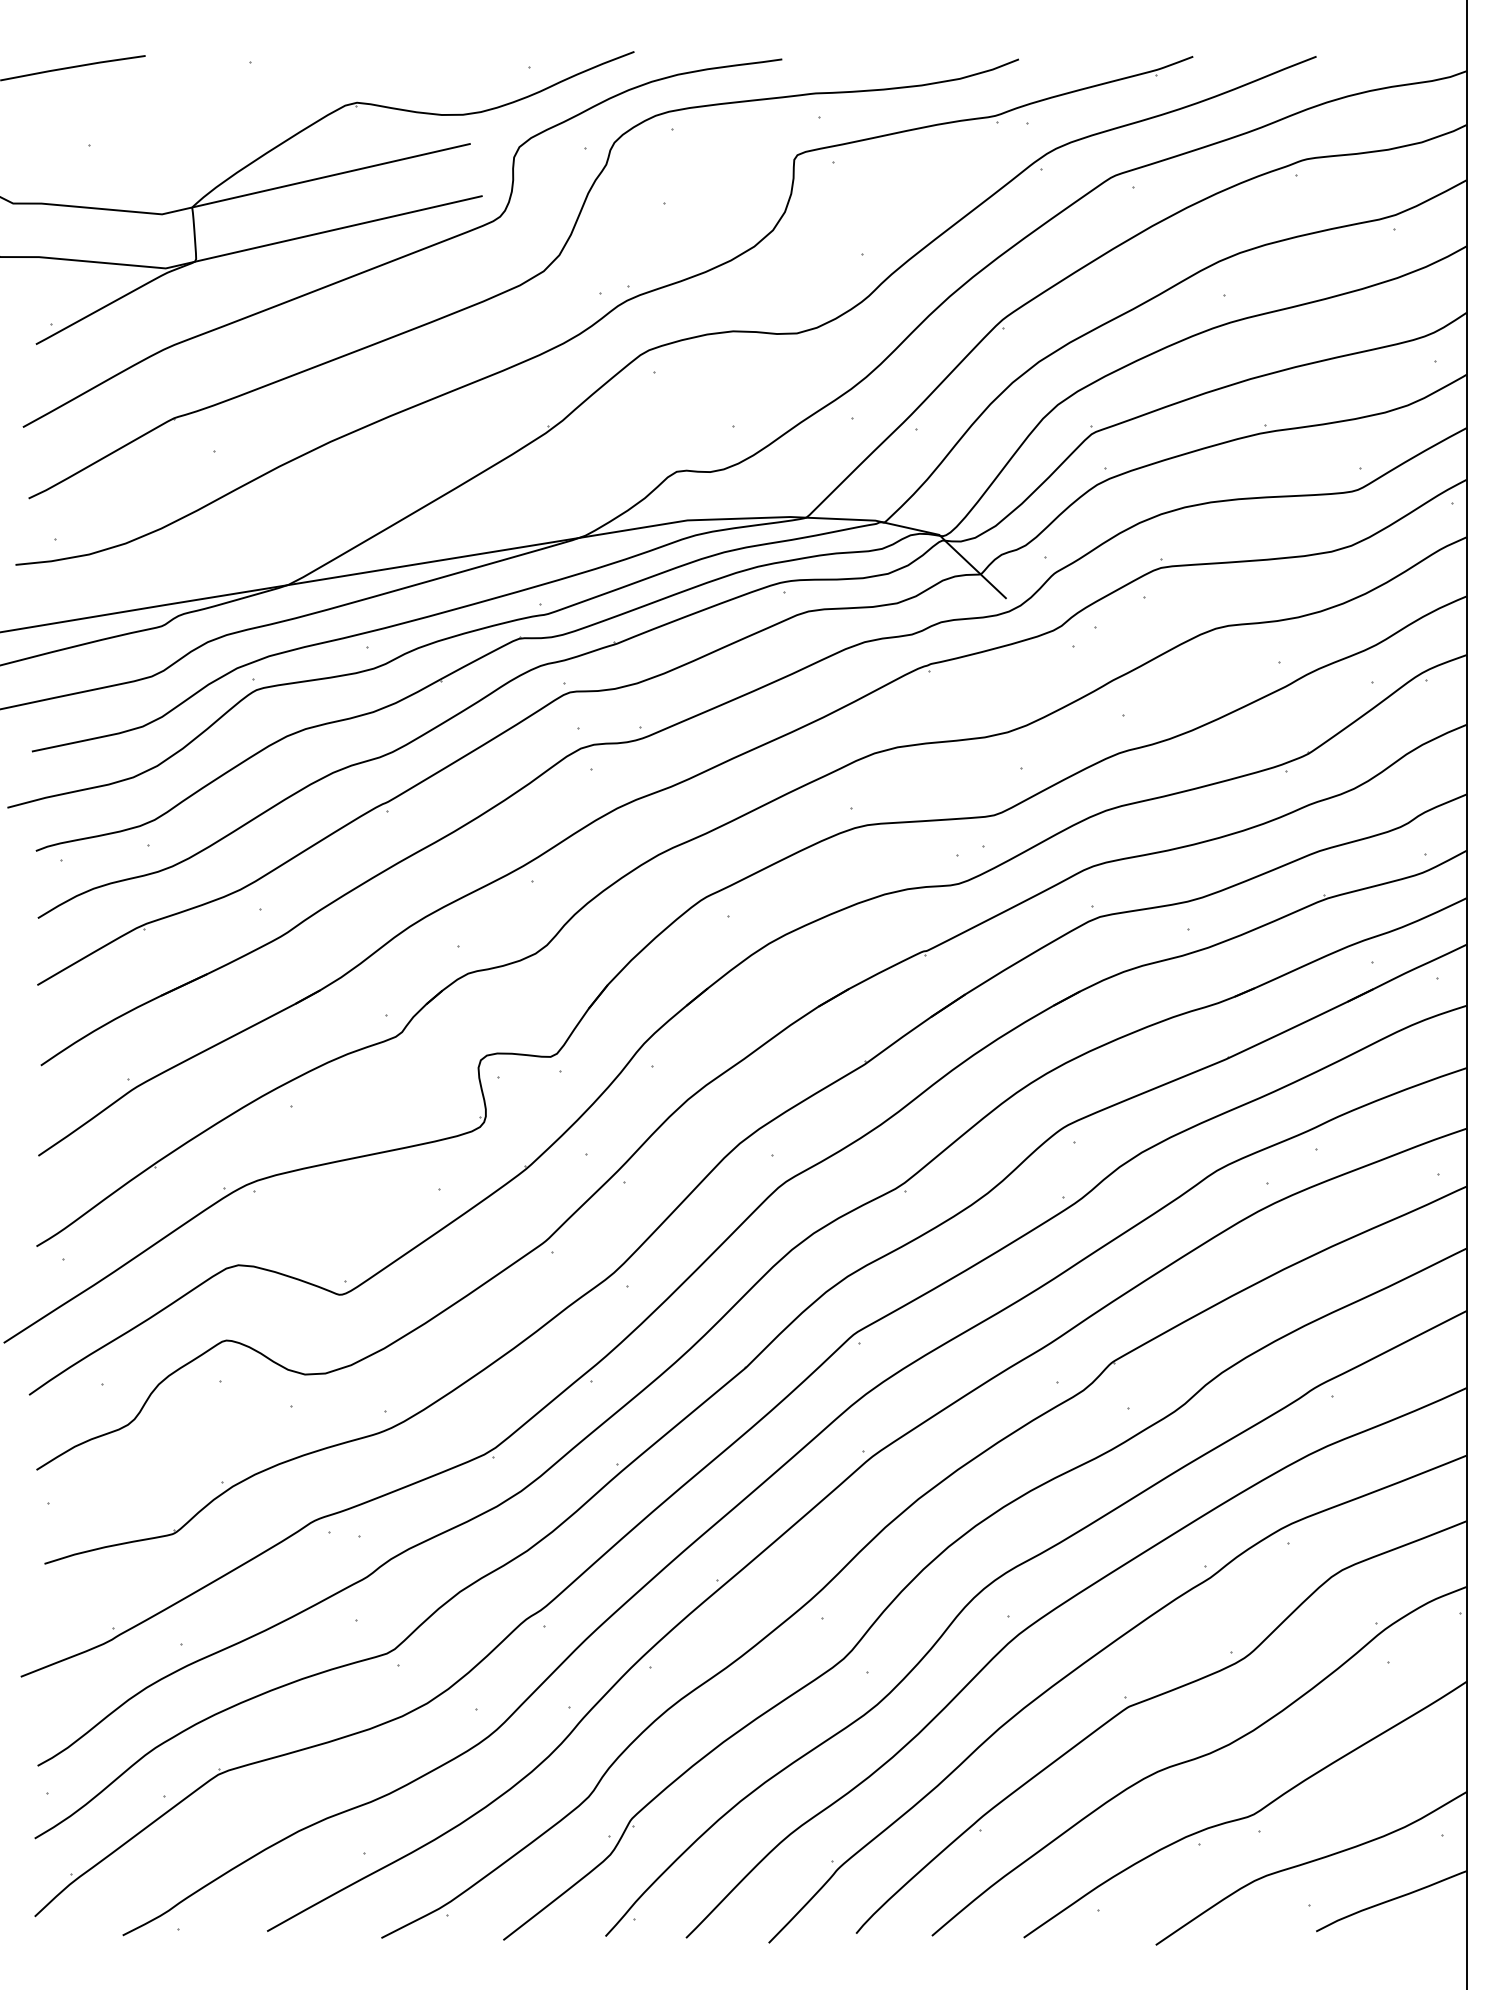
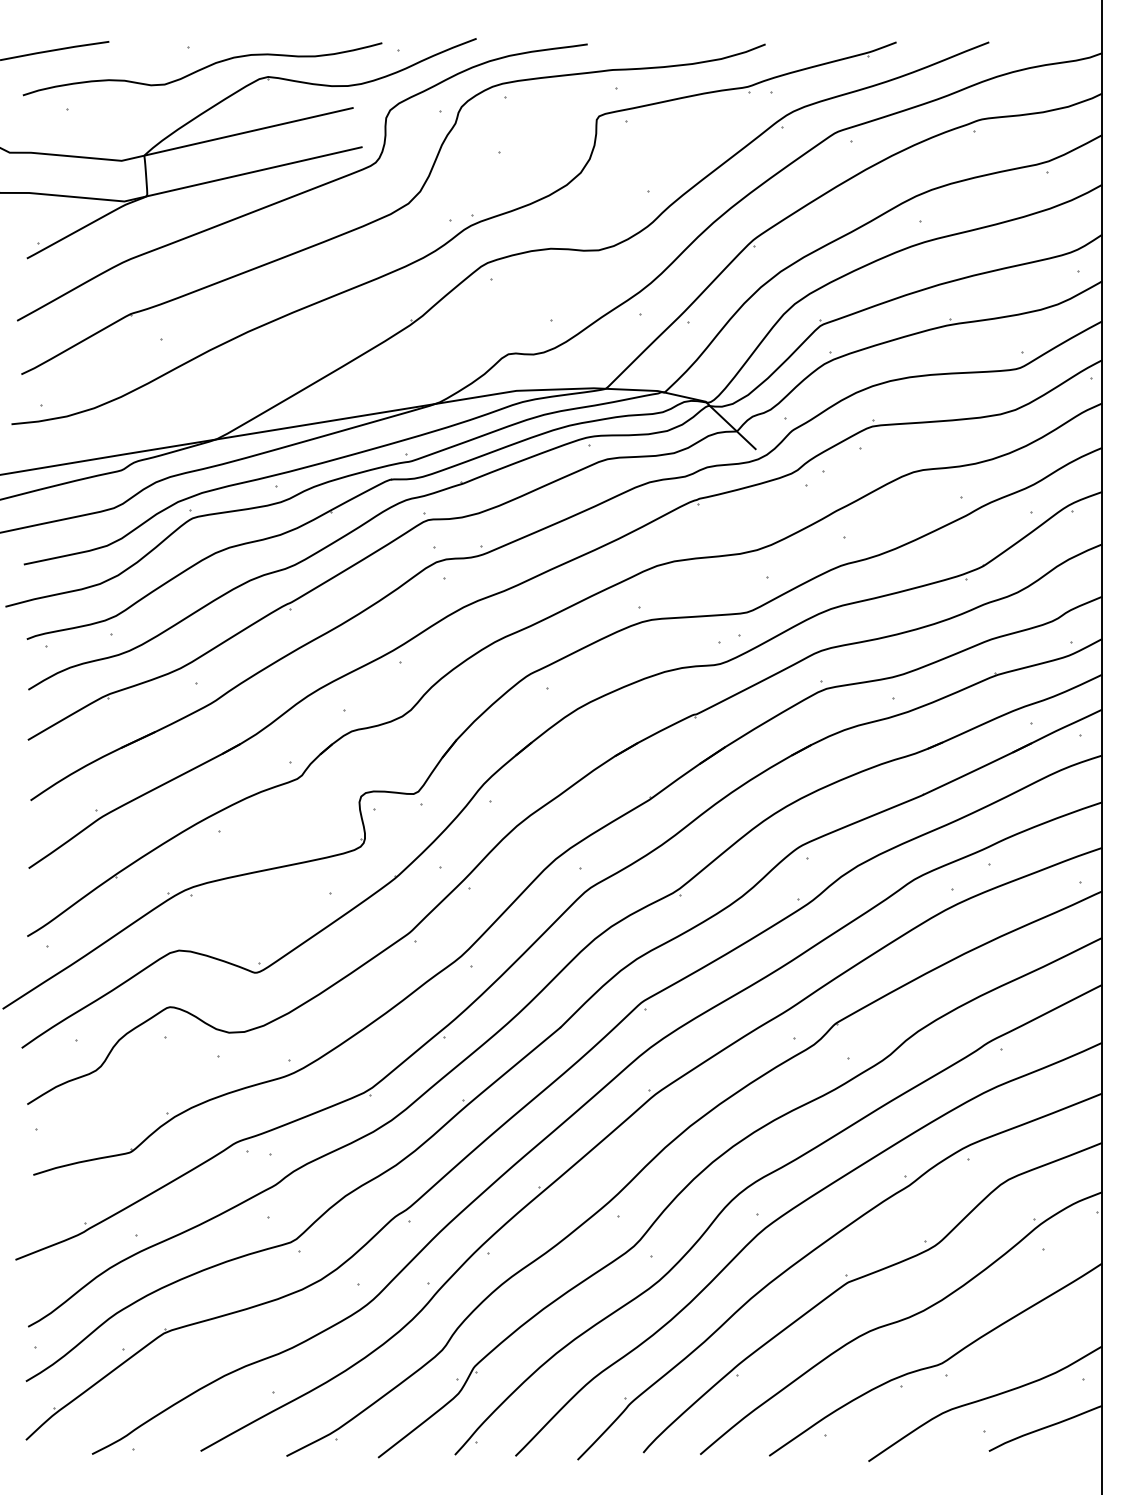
curve: (269, 92) -> (202, 69), added

